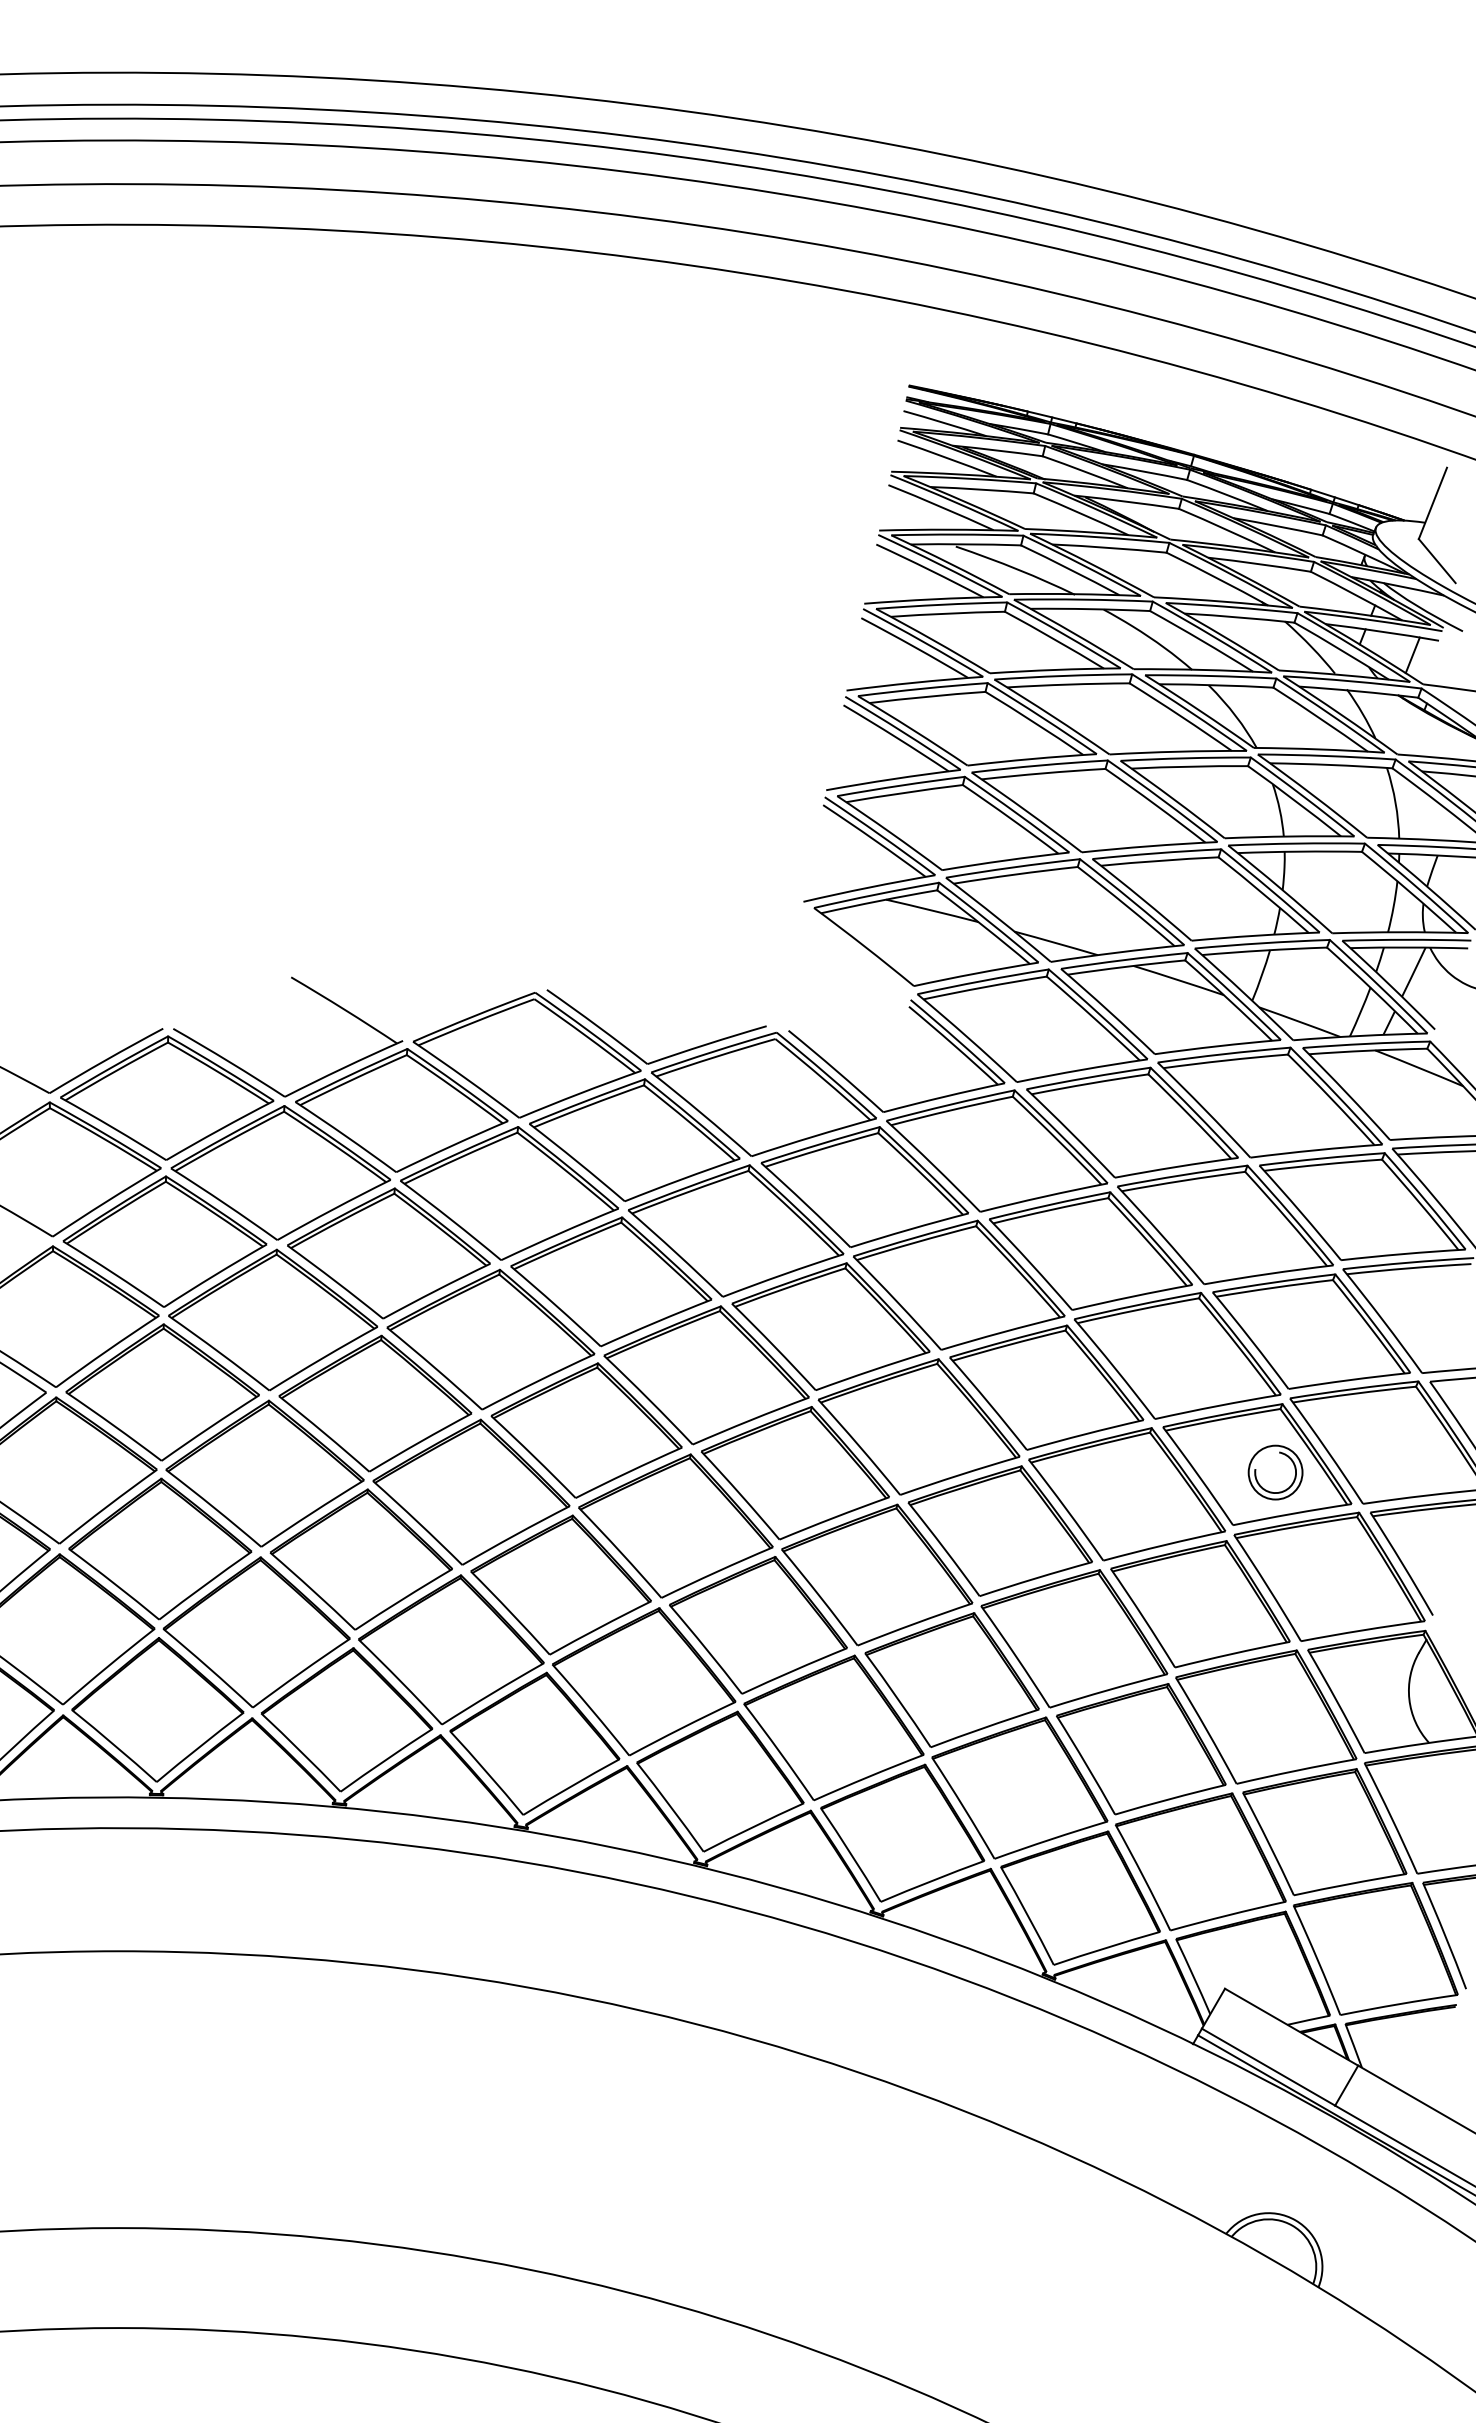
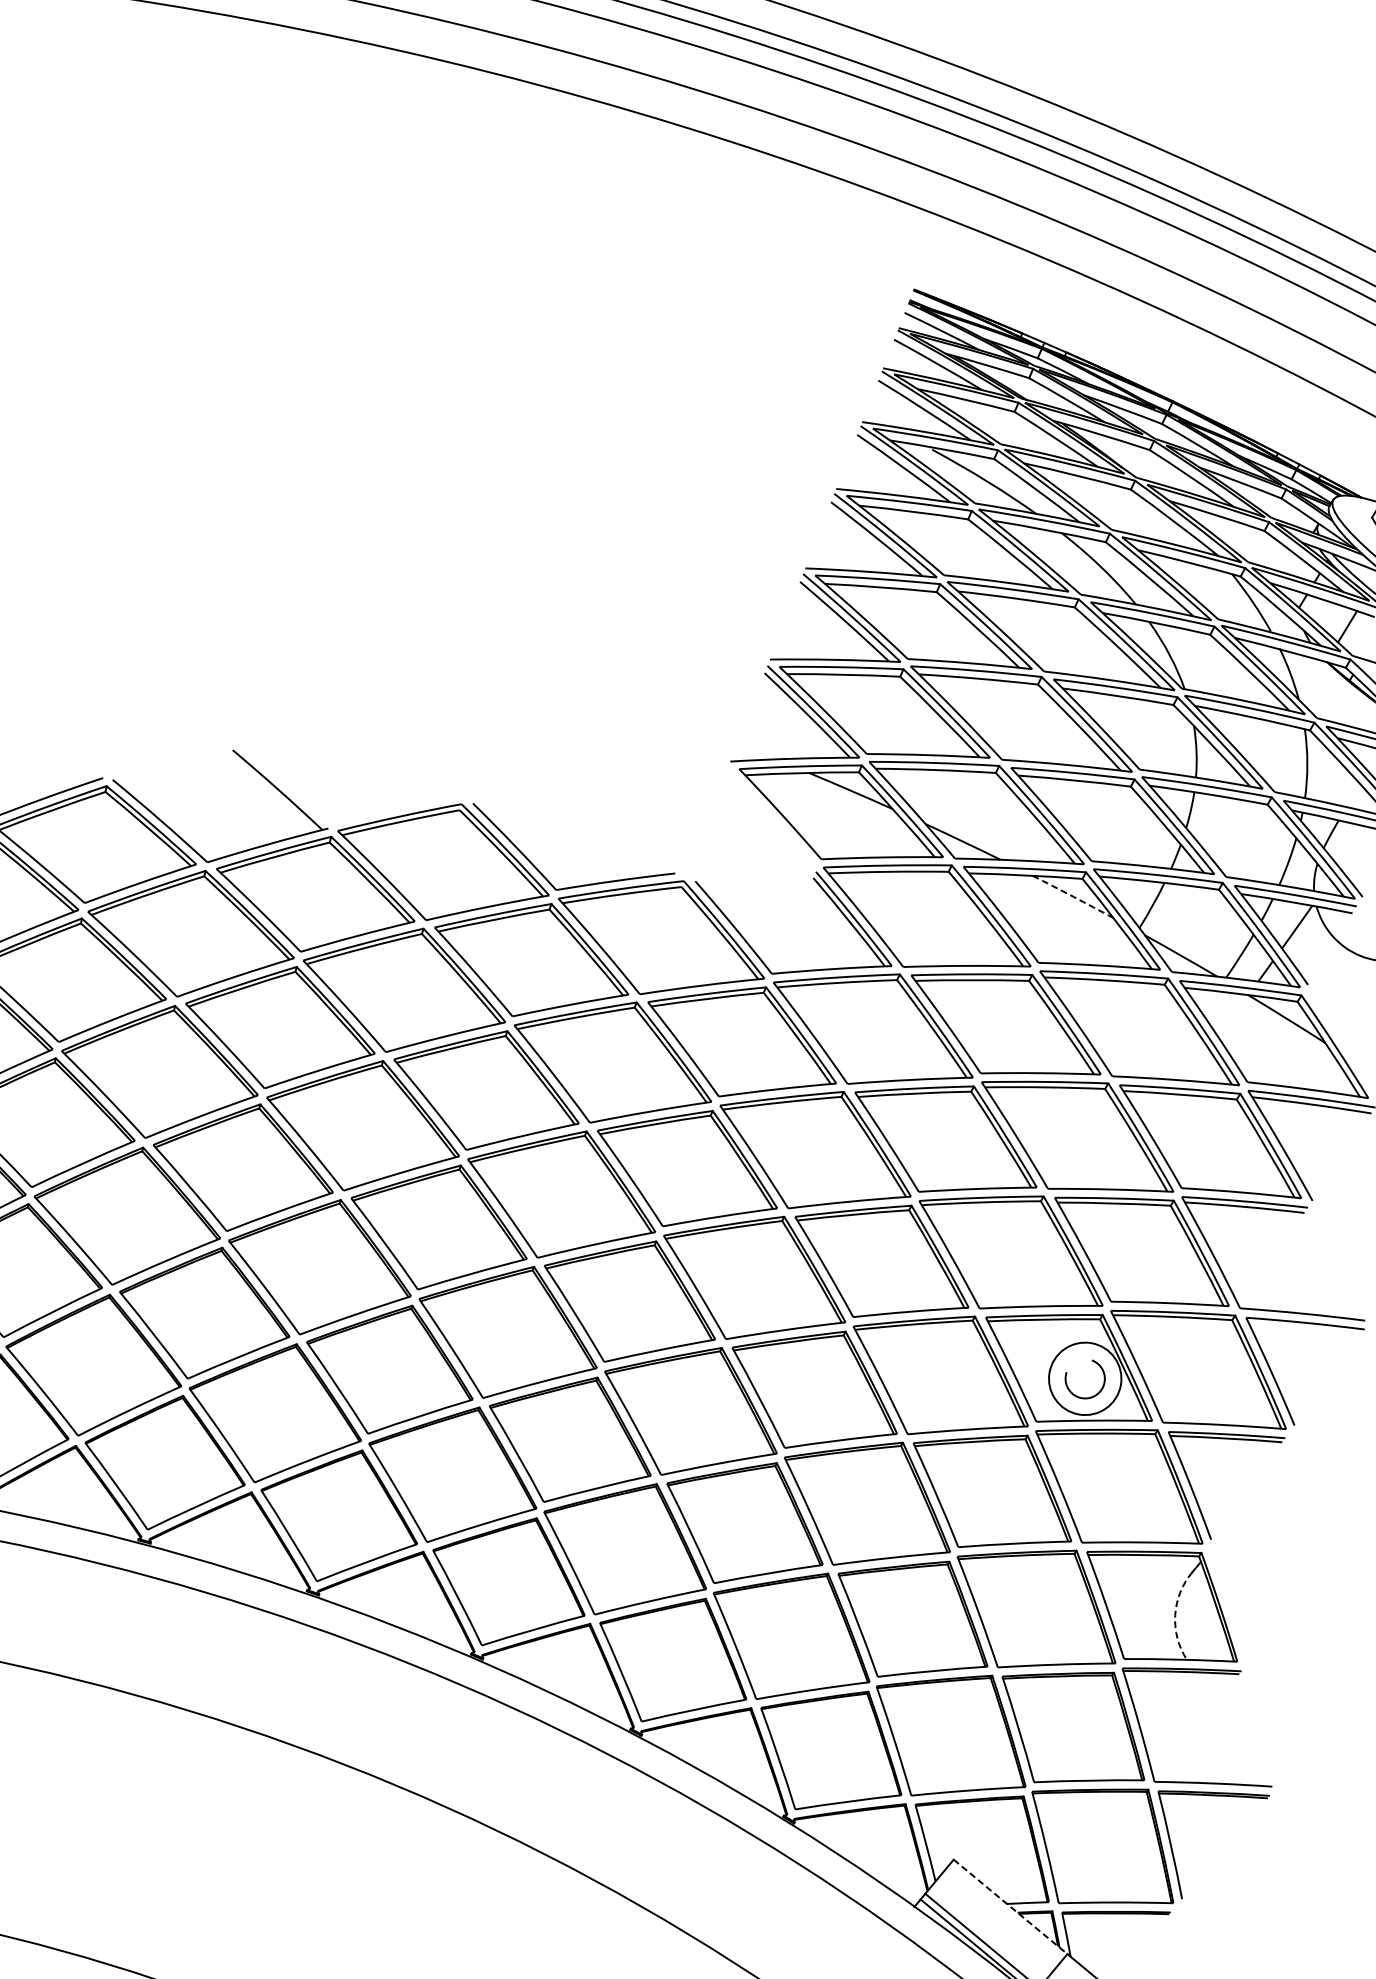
arc: (1178, 980) -> (1072, 896), solid -> dashed
circle: (1275, 1472) -> (1085, 1378), size x1.4
arc: (1409, 1699) -> (1175, 1615), solid -> dashed
line: (1291, 2027) -> (1010, 1907), solid -> dashed

